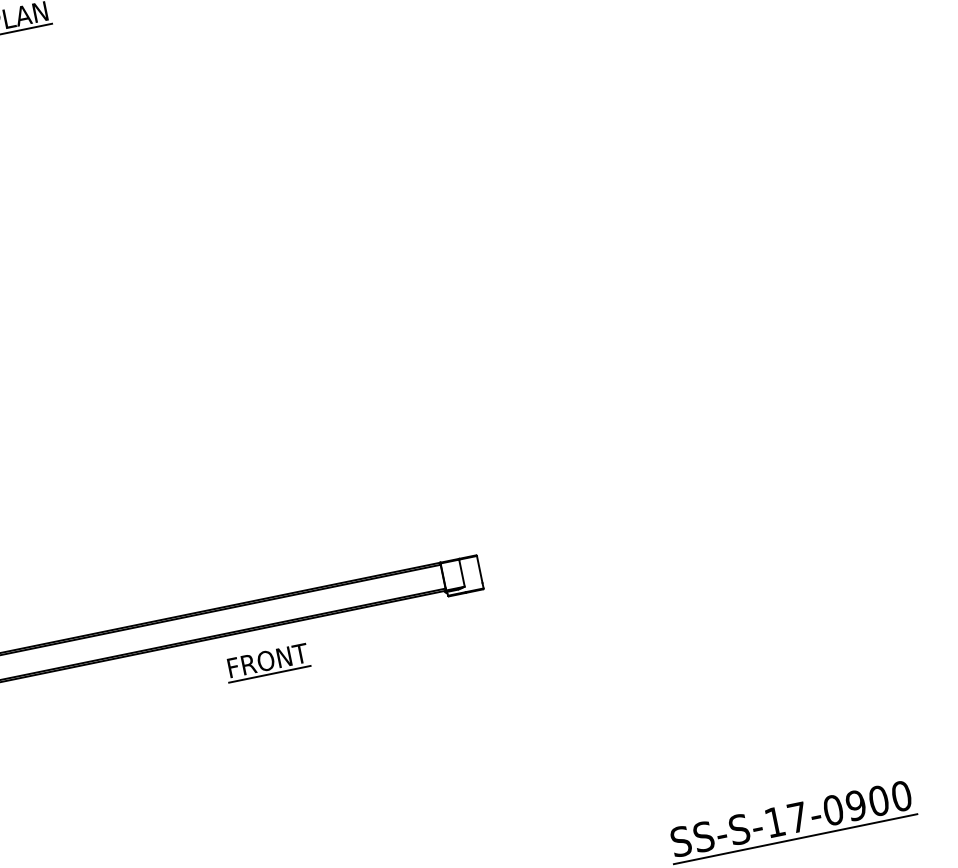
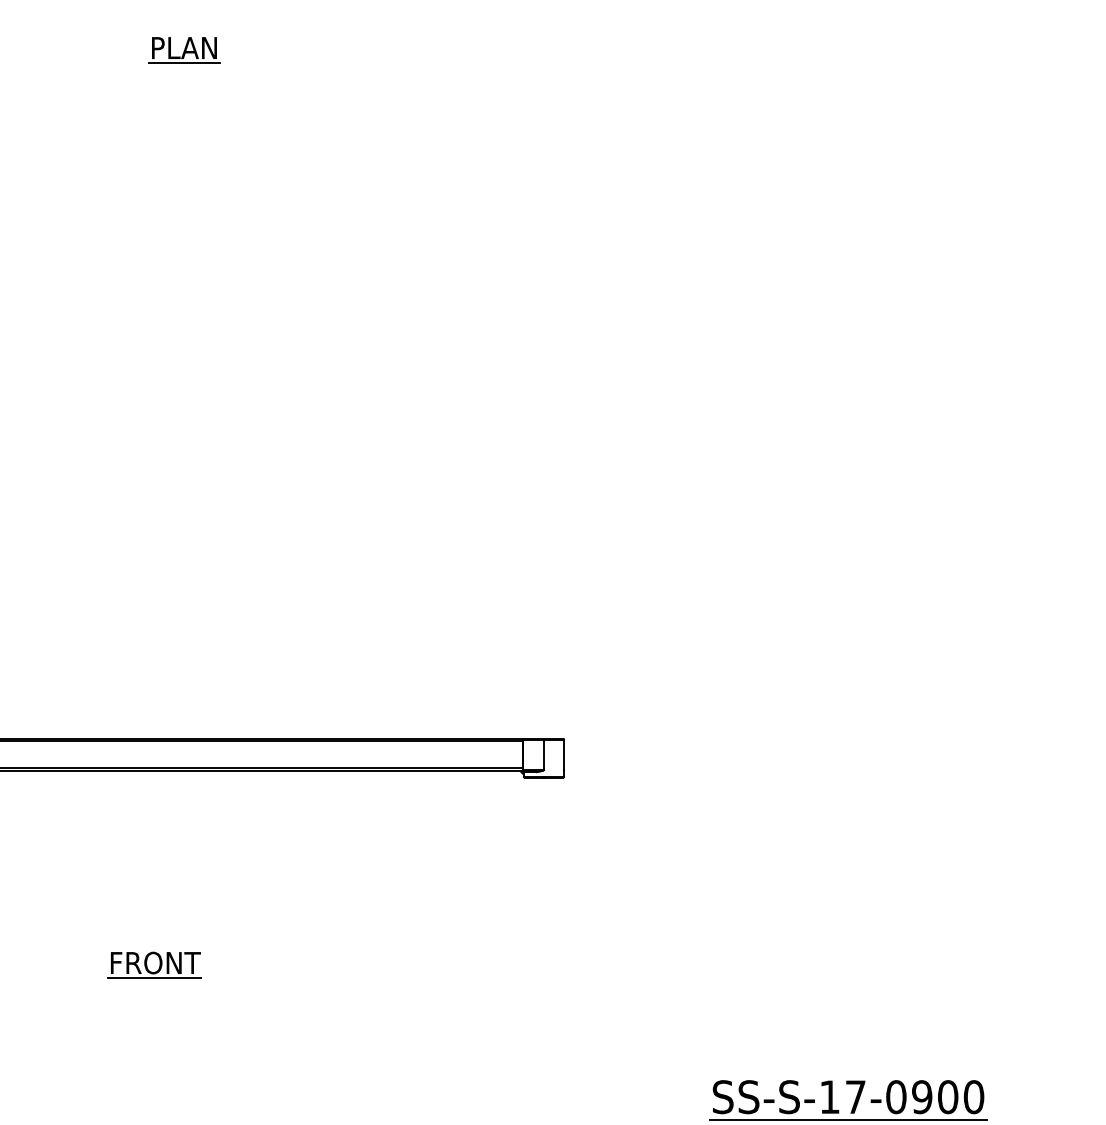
part: (267, 662) -> (154, 964), moved

